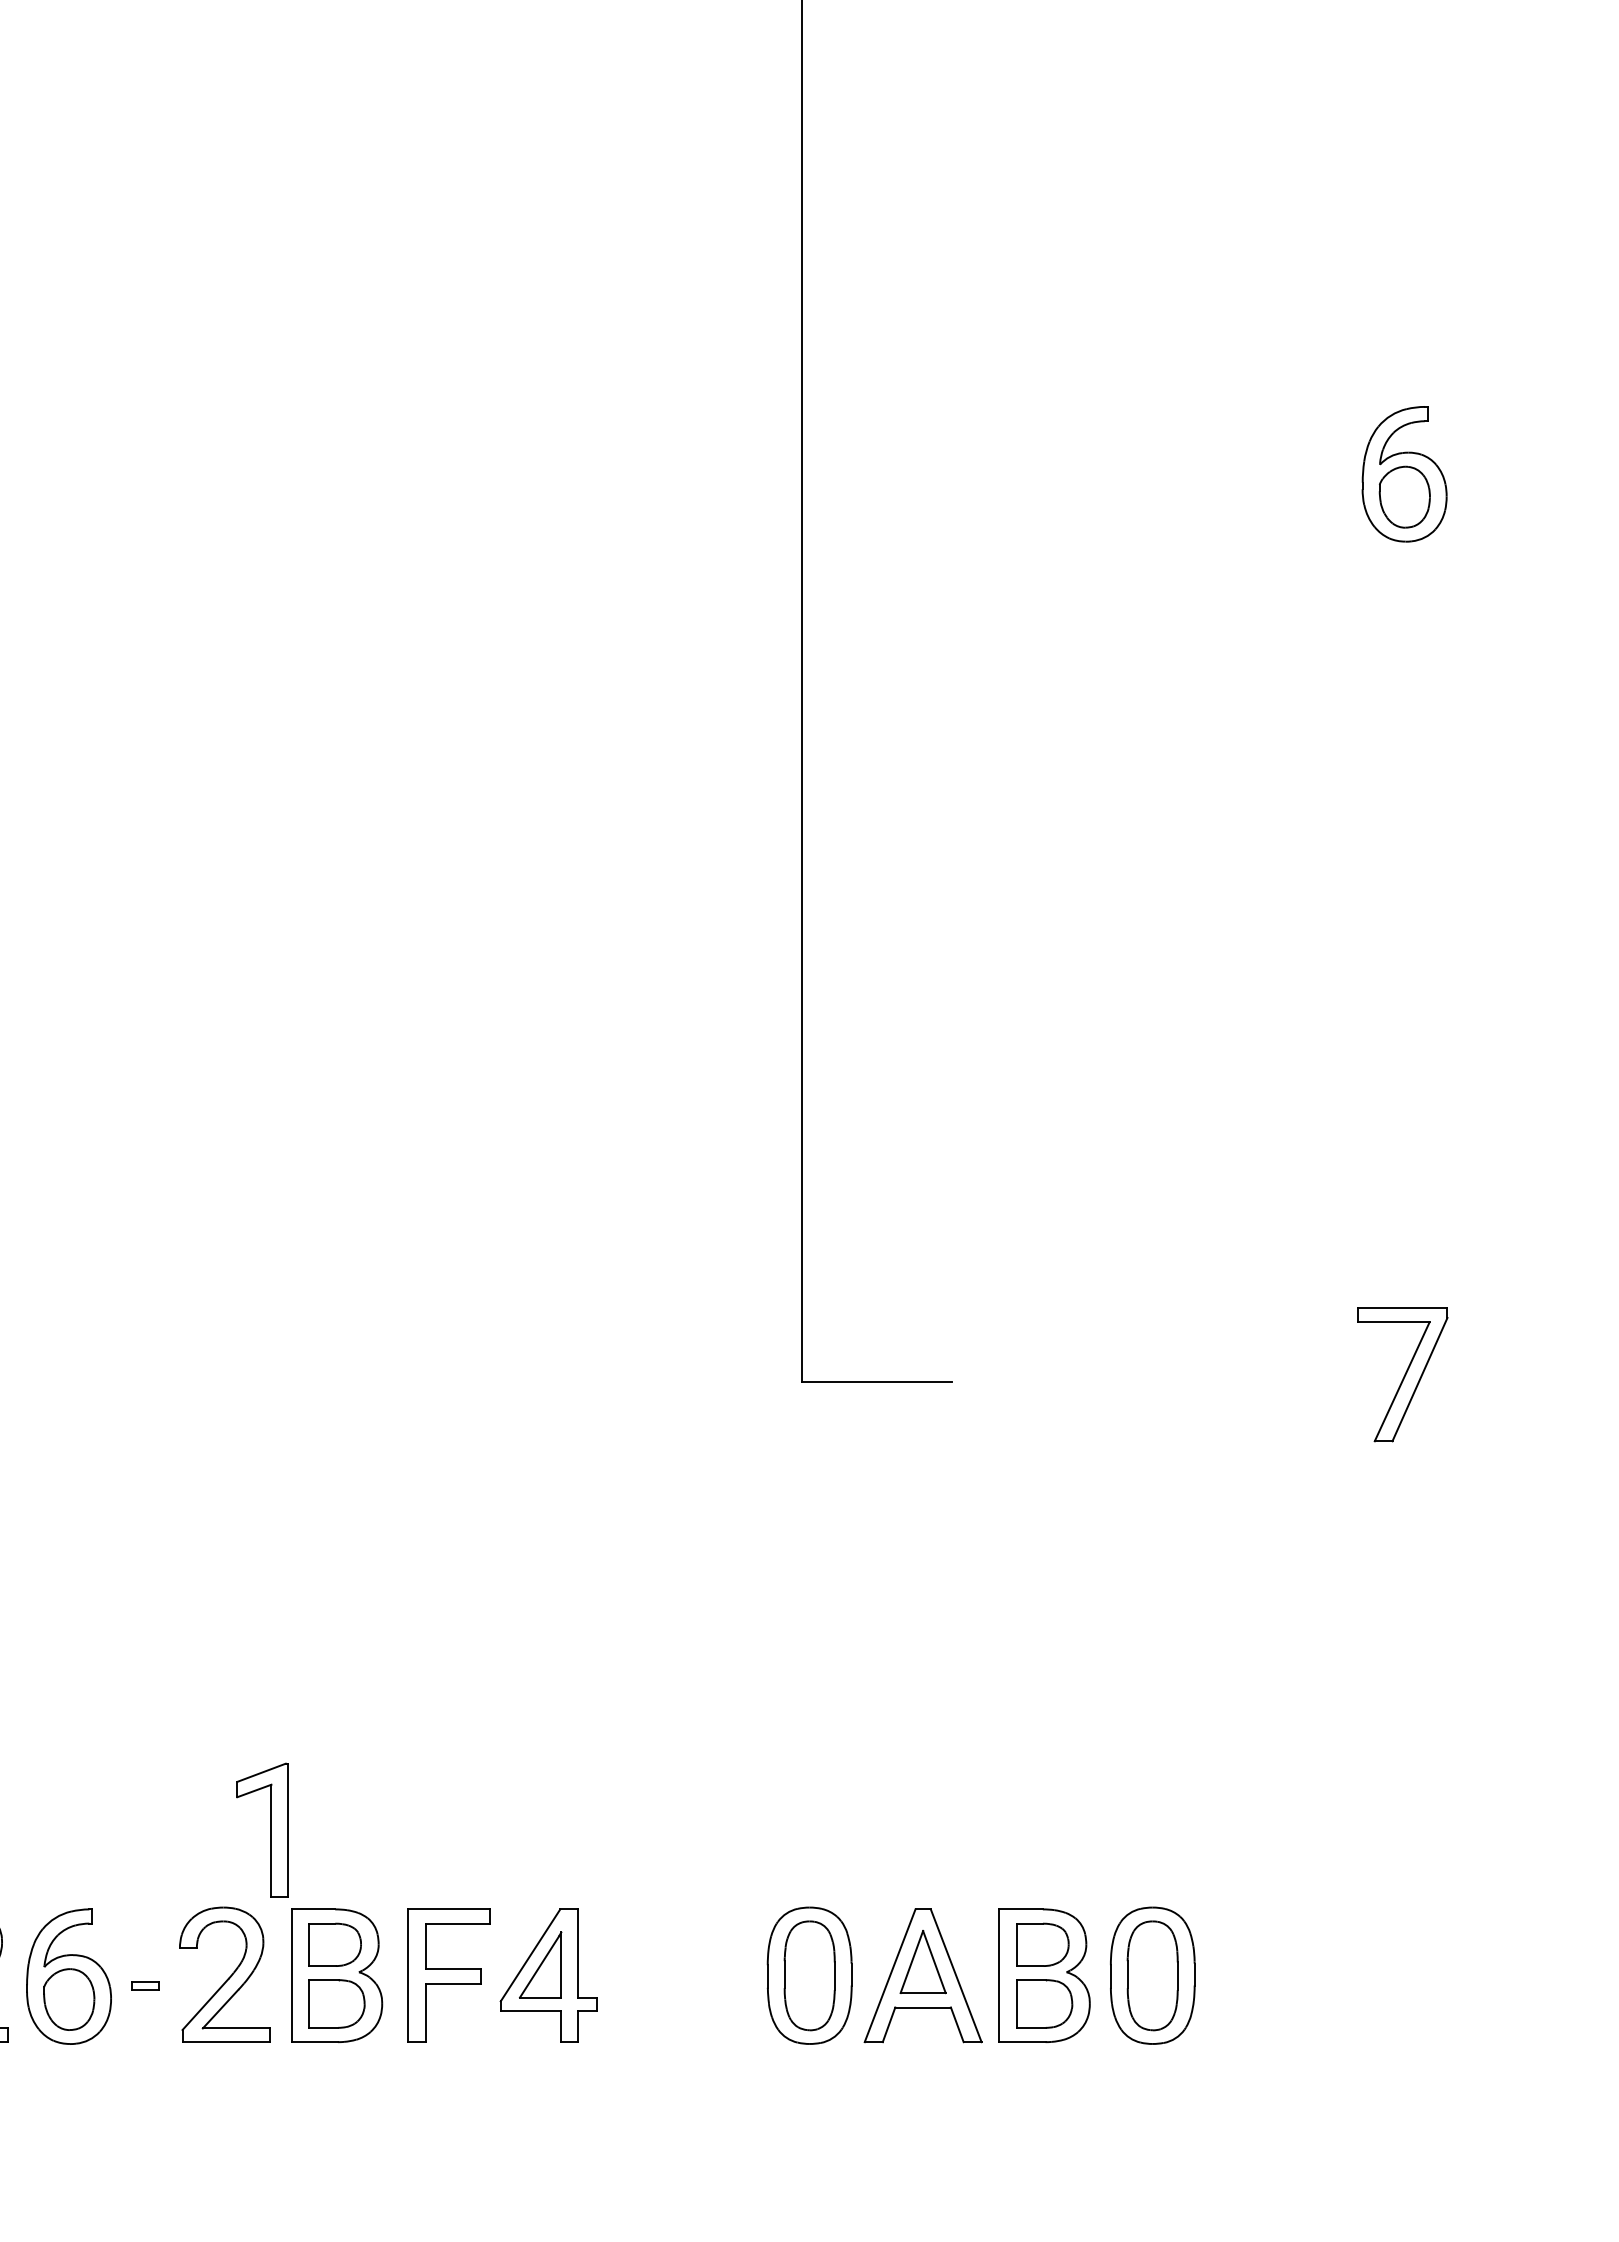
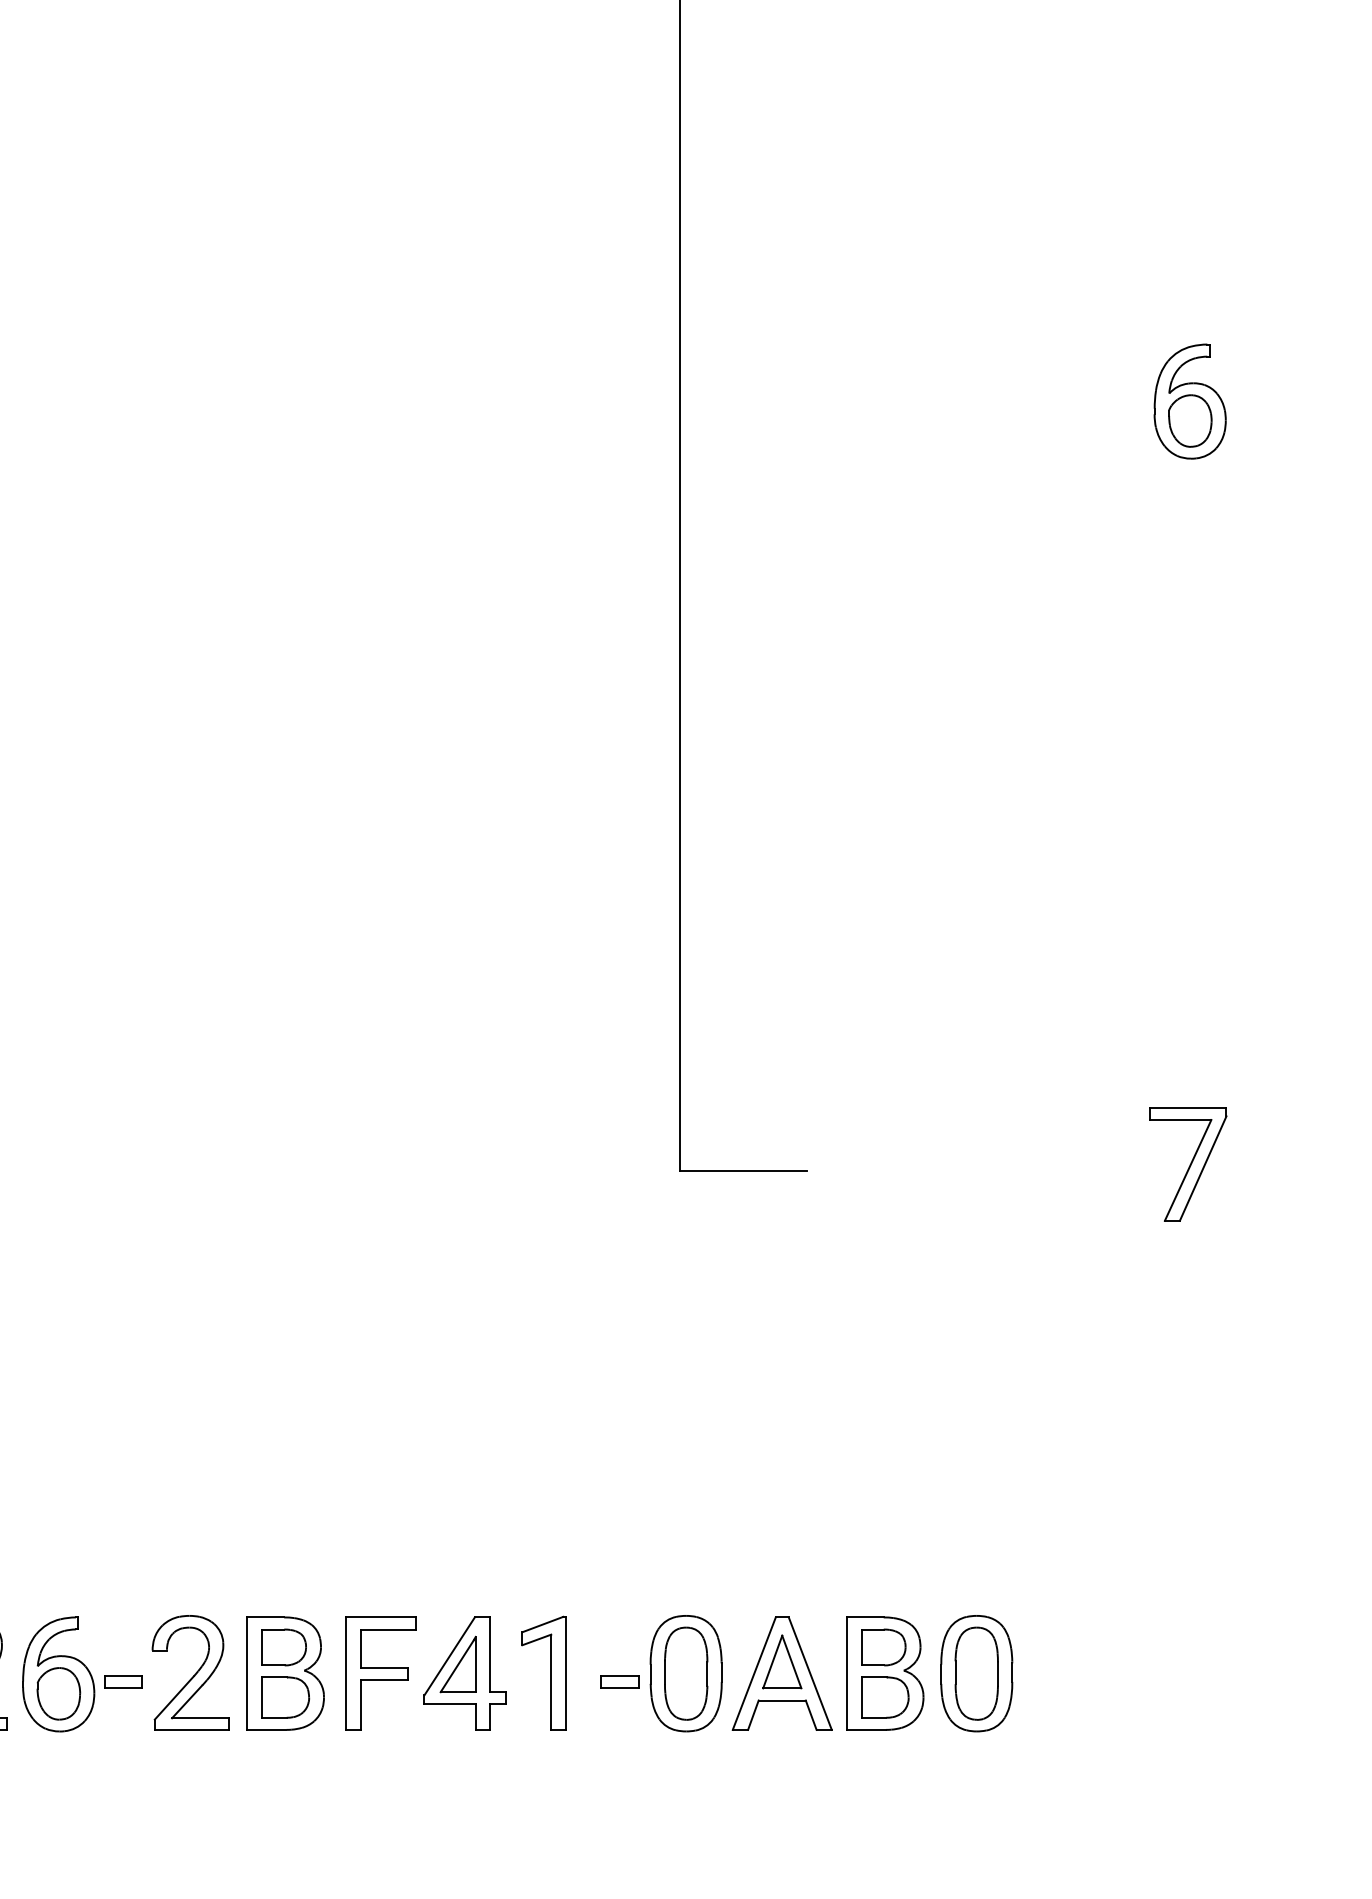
part: (270, 1829) -> (550, 1672), moved
part: (145, 1985) -> (123, 1681), size x1.67
part: (731, 1985) -> (619, 1681), added

